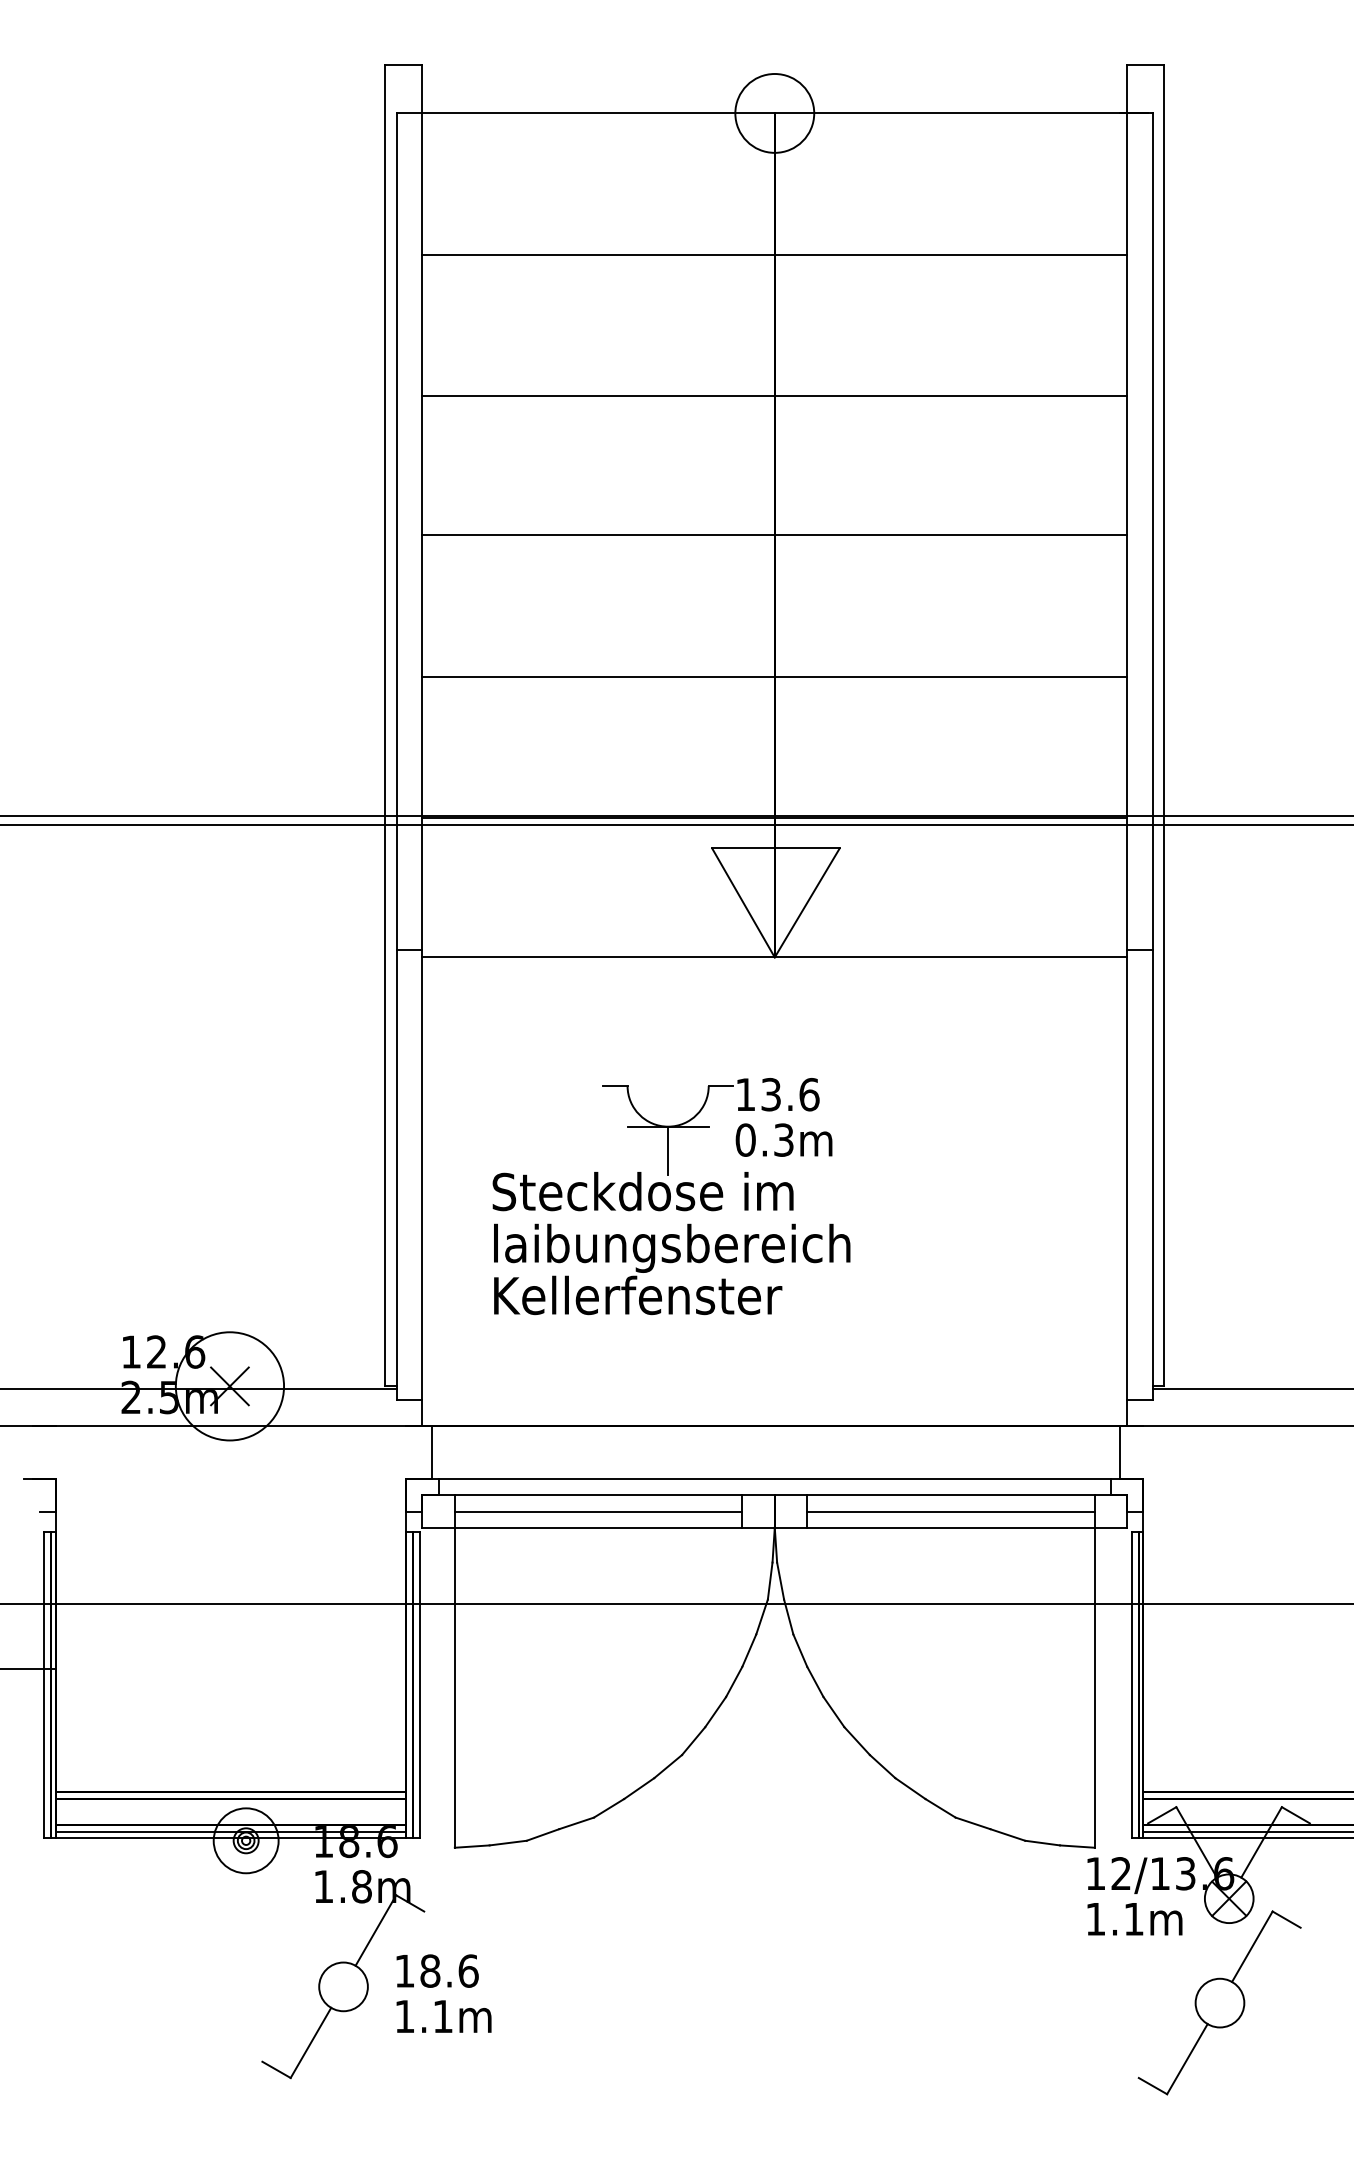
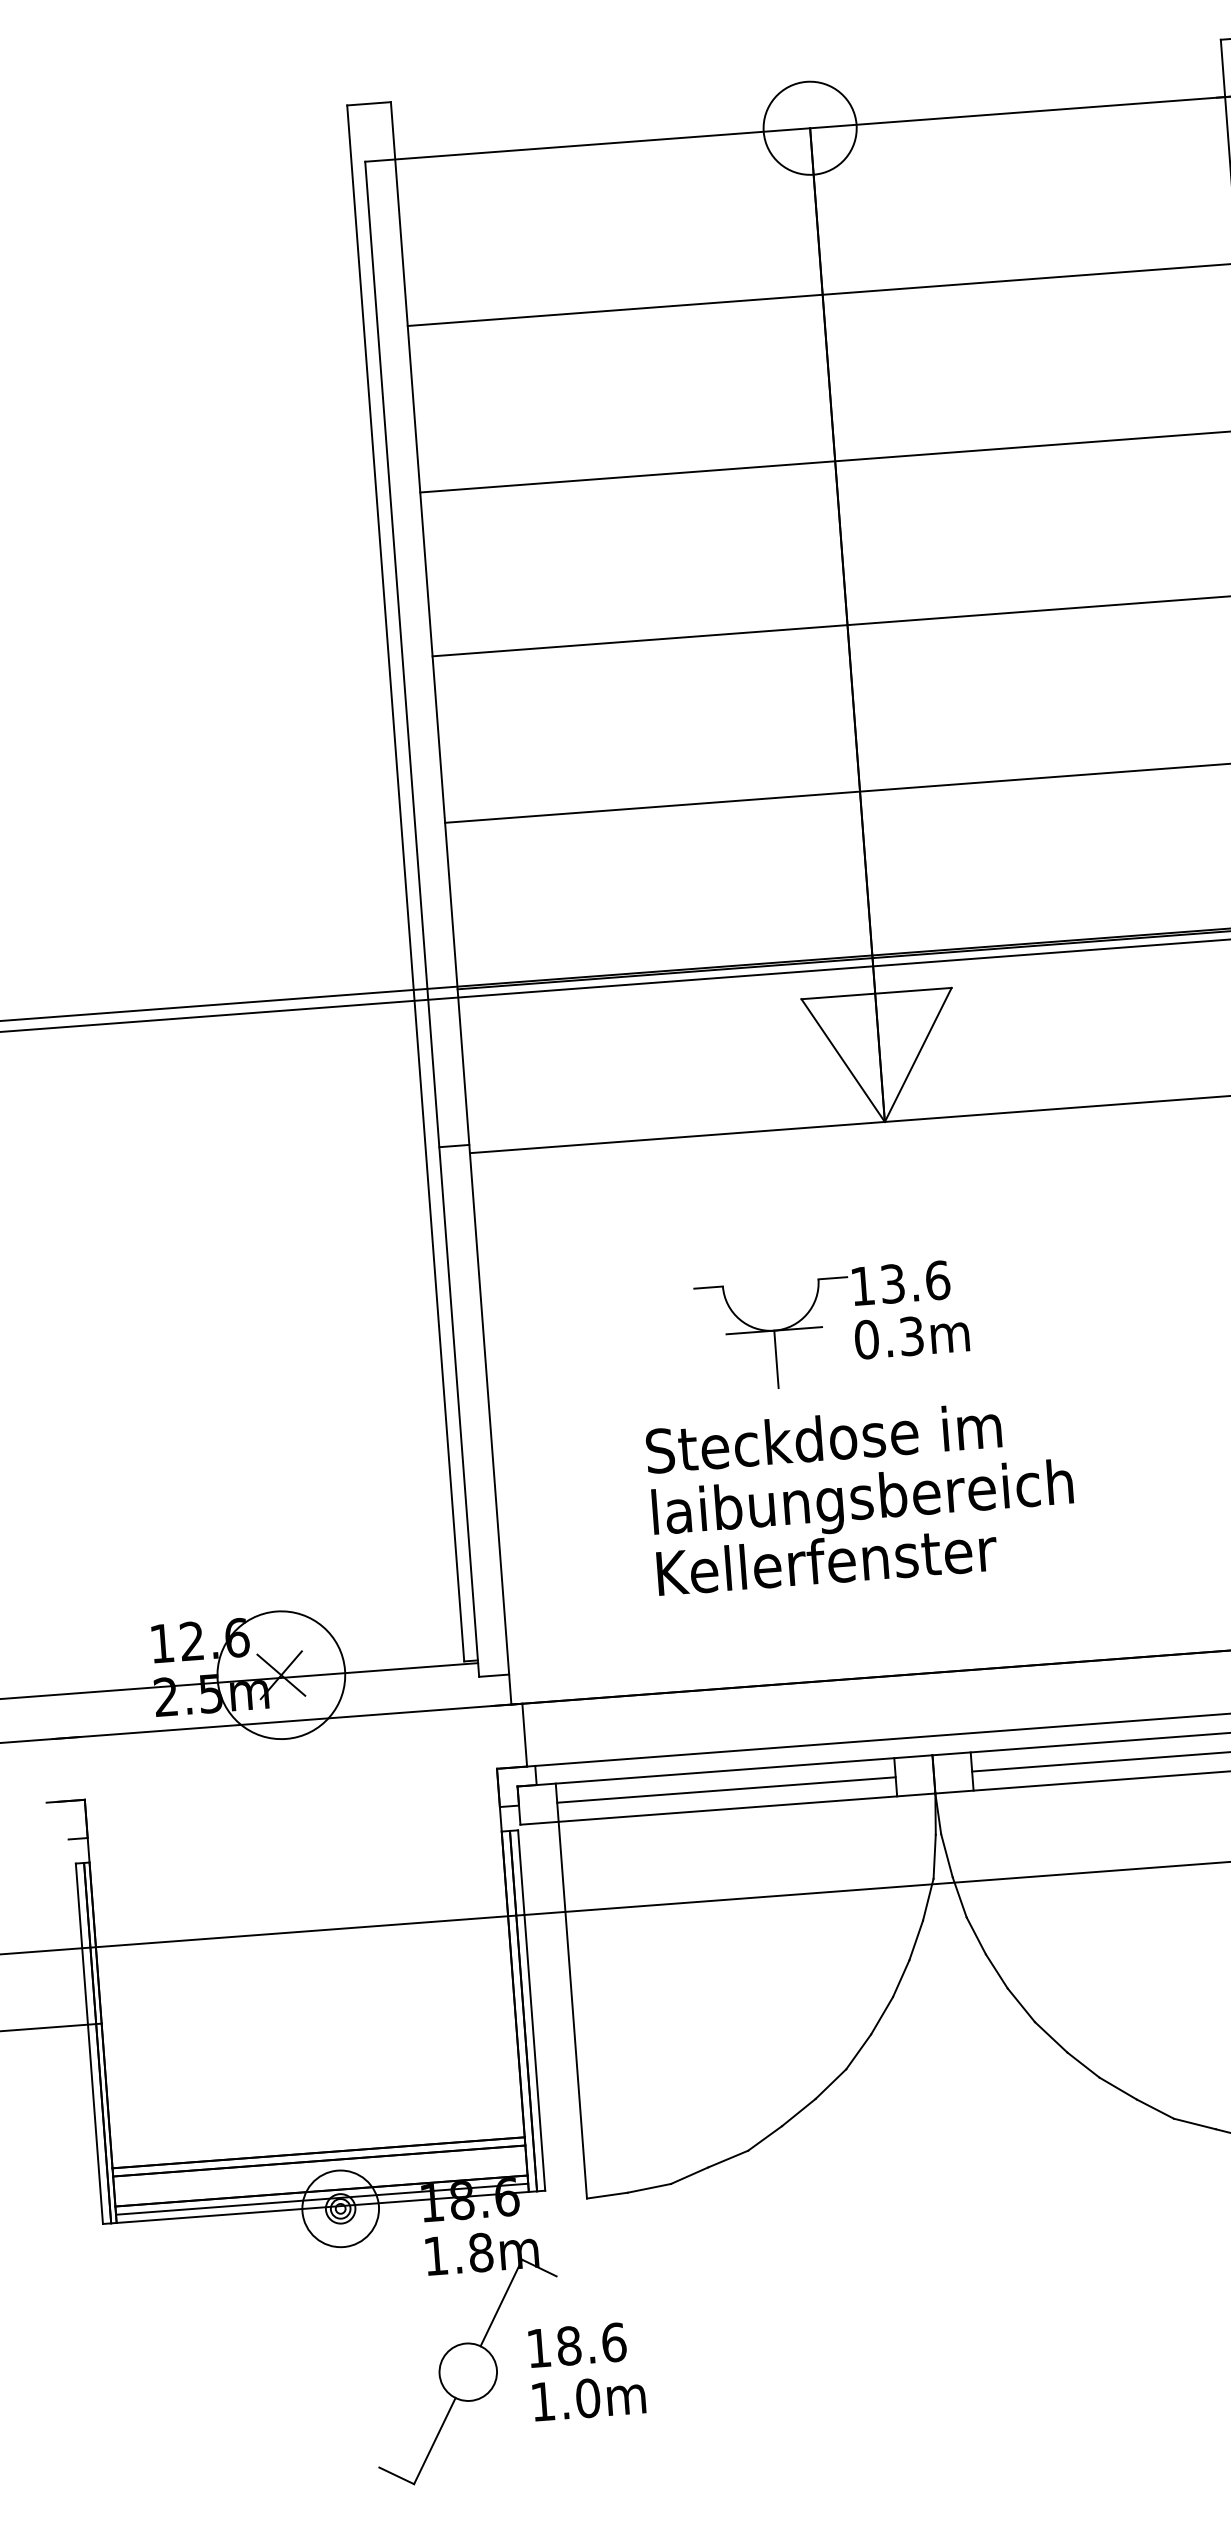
text: (671, 1243) -> (861, 1496), moved
text: (443, 2016) -> (588, 2398), 1.1m -> 1.0m

